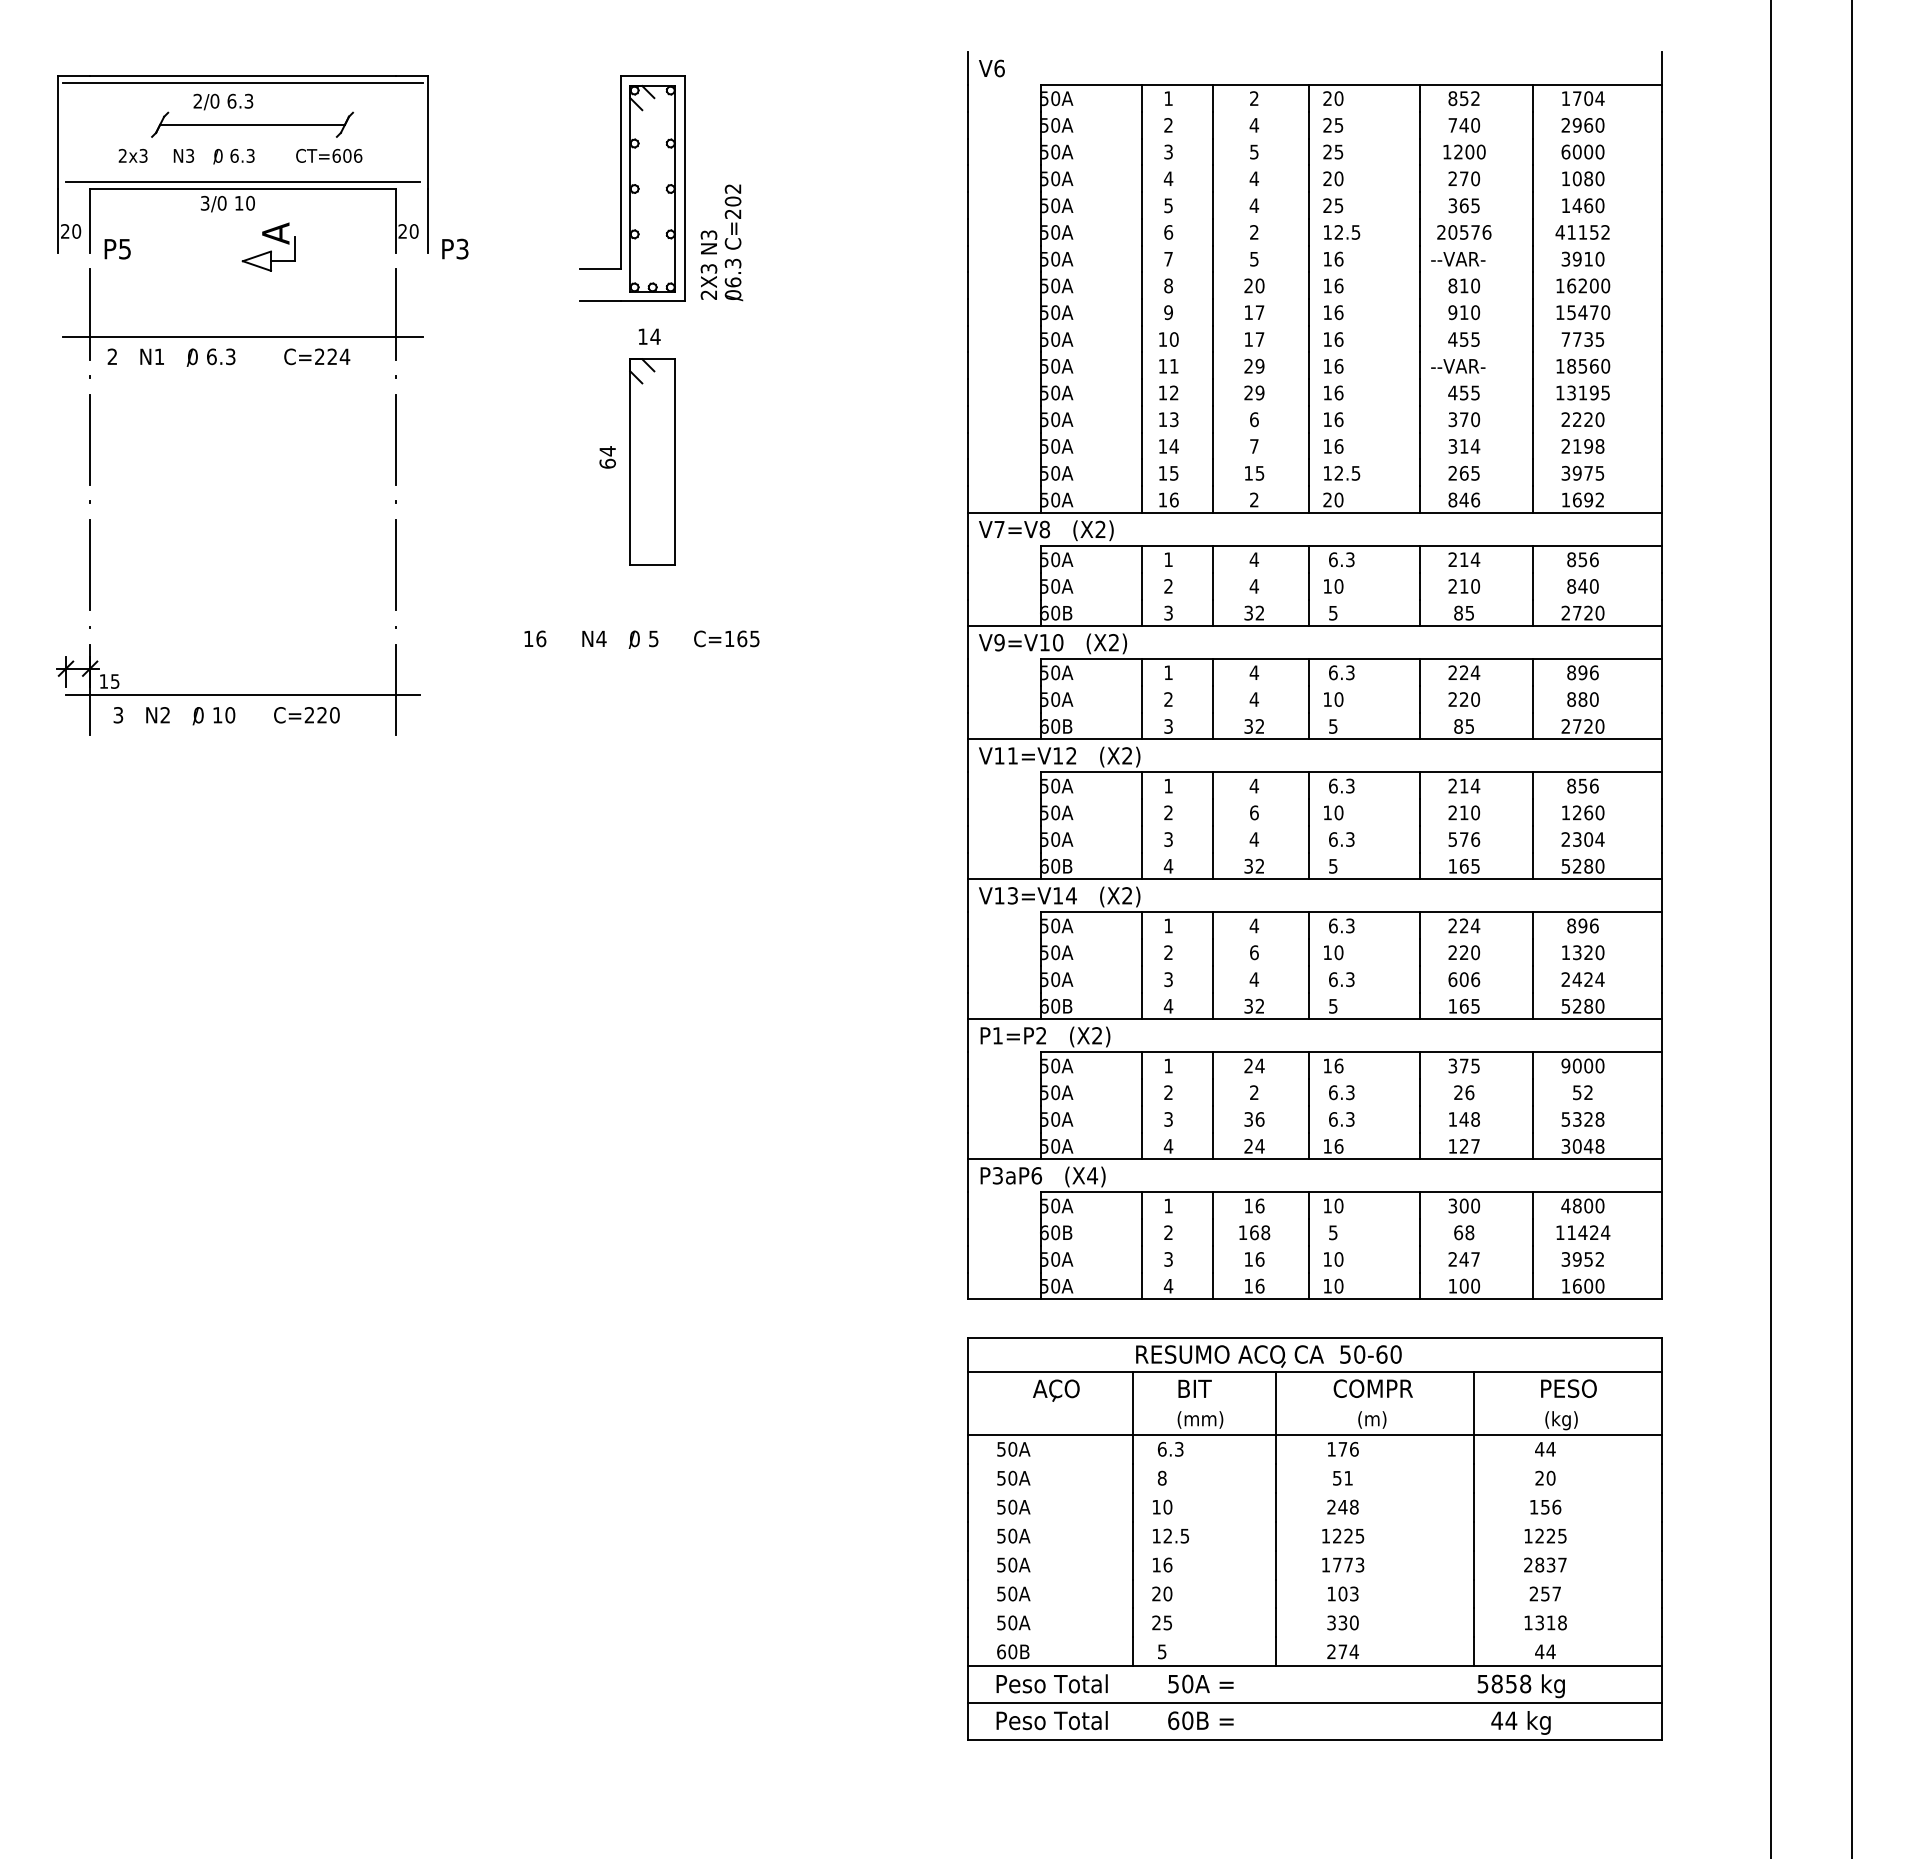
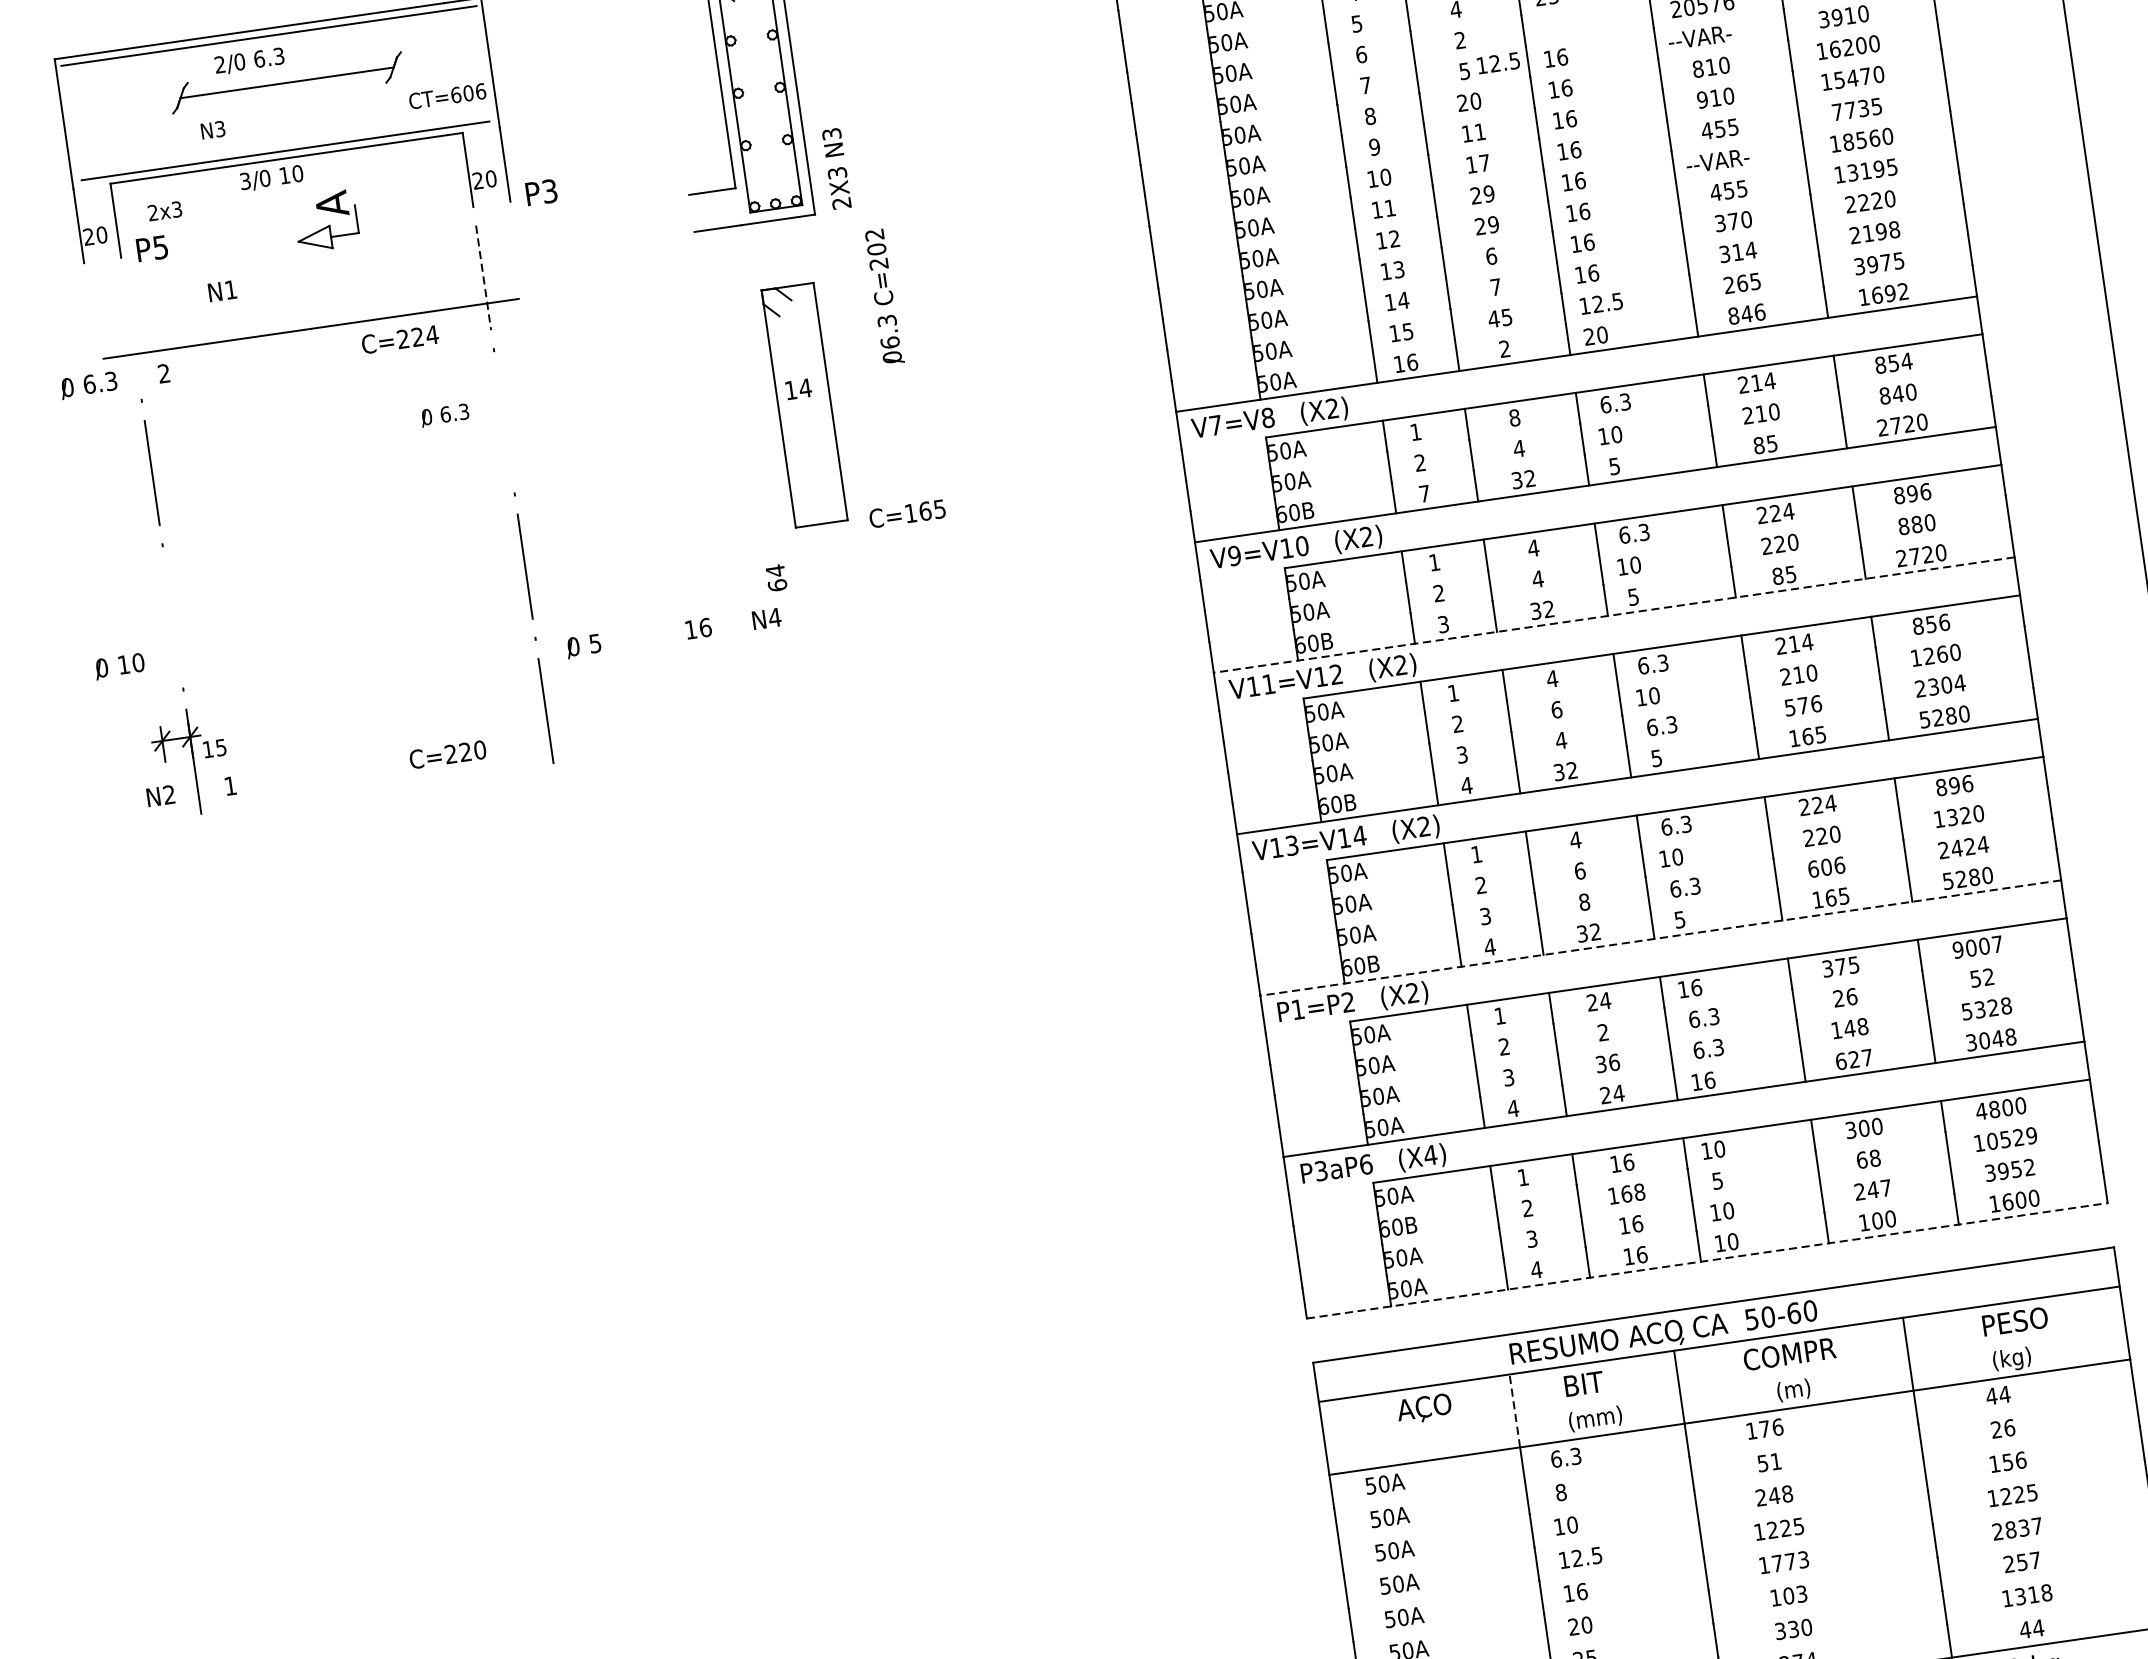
text: (132, 155) -> (164, 210), moved
text: (329, 155) -> (447, 95), moved
text: (233, 156) -> (444, 415), moved
text: (1342, 232) -> (1499, 63), moved
text: (733, 242) -> (884, 296), moved
text: (1260, 312) -> (1480, 131), 17 -> 11
line: (90, 314) -> (131, 328), removed
line: (395, 315) -> (483, 278), solid -> dashed
text: (649, 336) -> (798, 389), moved
text: (151, 356) -> (221, 290), moved
text: (210, 357) -> (88, 385), moved
line: (395, 439) -> (504, 421), removed
text: (607, 457) -> (776, 578), moved
text: (1248, 473) -> (1493, 319), 15 -> 45
text: (1254, 559) -> (1514, 417), 4 -> 8
text: (1593, 559) -> (1905, 361), 856 -> 854
line: (90, 564) -> (173, 616), removed
text: (1168, 612) -> (1424, 493), 3 -> 7
text: (726, 638) -> (907, 513), moved
text: (643, 639) -> (583, 645), moved
line: (242, 695) -> (370, 742), removed
text: (118, 715) -> (230, 786), 3 -> 1
text: (157, 715) -> (160, 796), moved
text: (213, 716) -> (119, 666), moved
line: (1314, 739) -> (1613, 615), solid -> dashed
text: (1254, 979) -> (1584, 902), 4 -> 8
line: (1314, 1019) -> (1660, 938), solid -> dashed
text: (1599, 1065) -> (1996, 943), 9000 -> 9007
text: (1452, 1146) -> (1840, 1061), 127 -> 627
text: (1588, 1232) -> (2011, 1138), 11424 -> 10529
line: (1315, 1299) -> (1708, 1260), solid -> dashed
line: (1132, 1403) -> (1514, 1411), solid -> dashed
text: (1550, 1477) -> (2008, 1427), 20 -> 26

